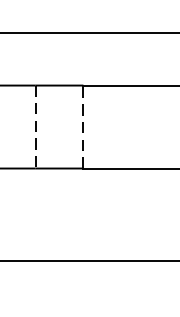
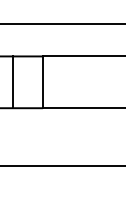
line: (36, 127) -> (13, 82), dashed -> solid
line: (82, 127) -> (42, 82), dashed -> solid

